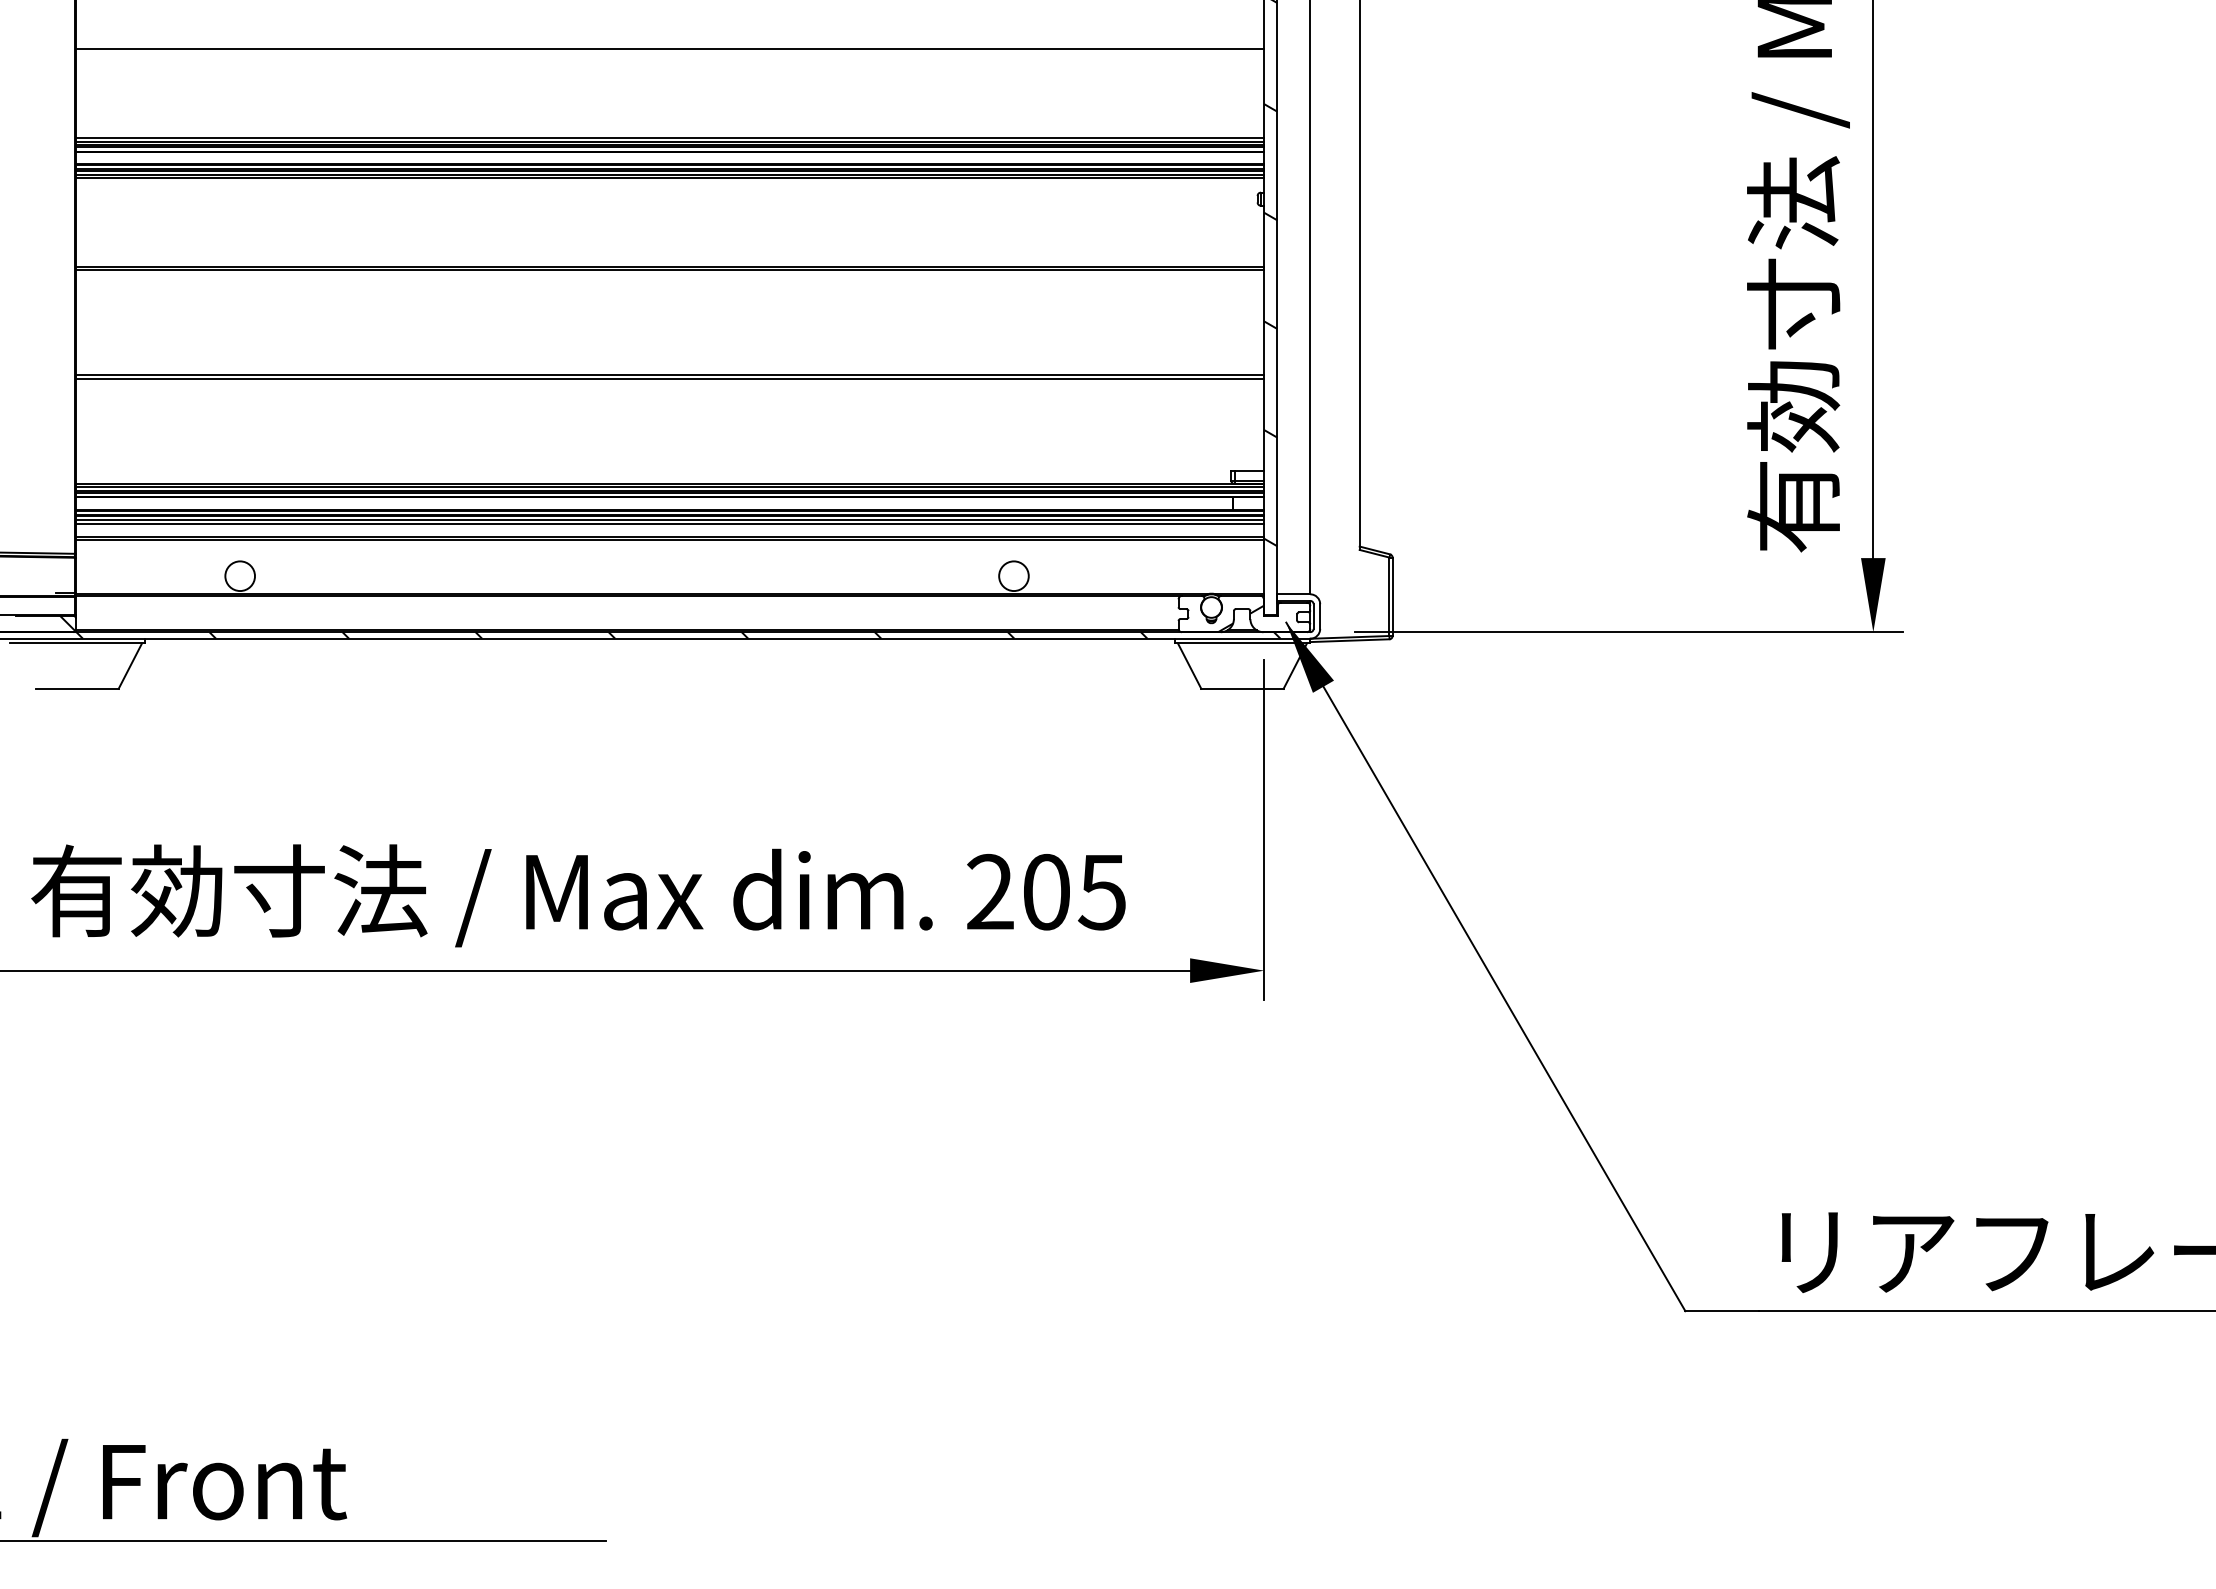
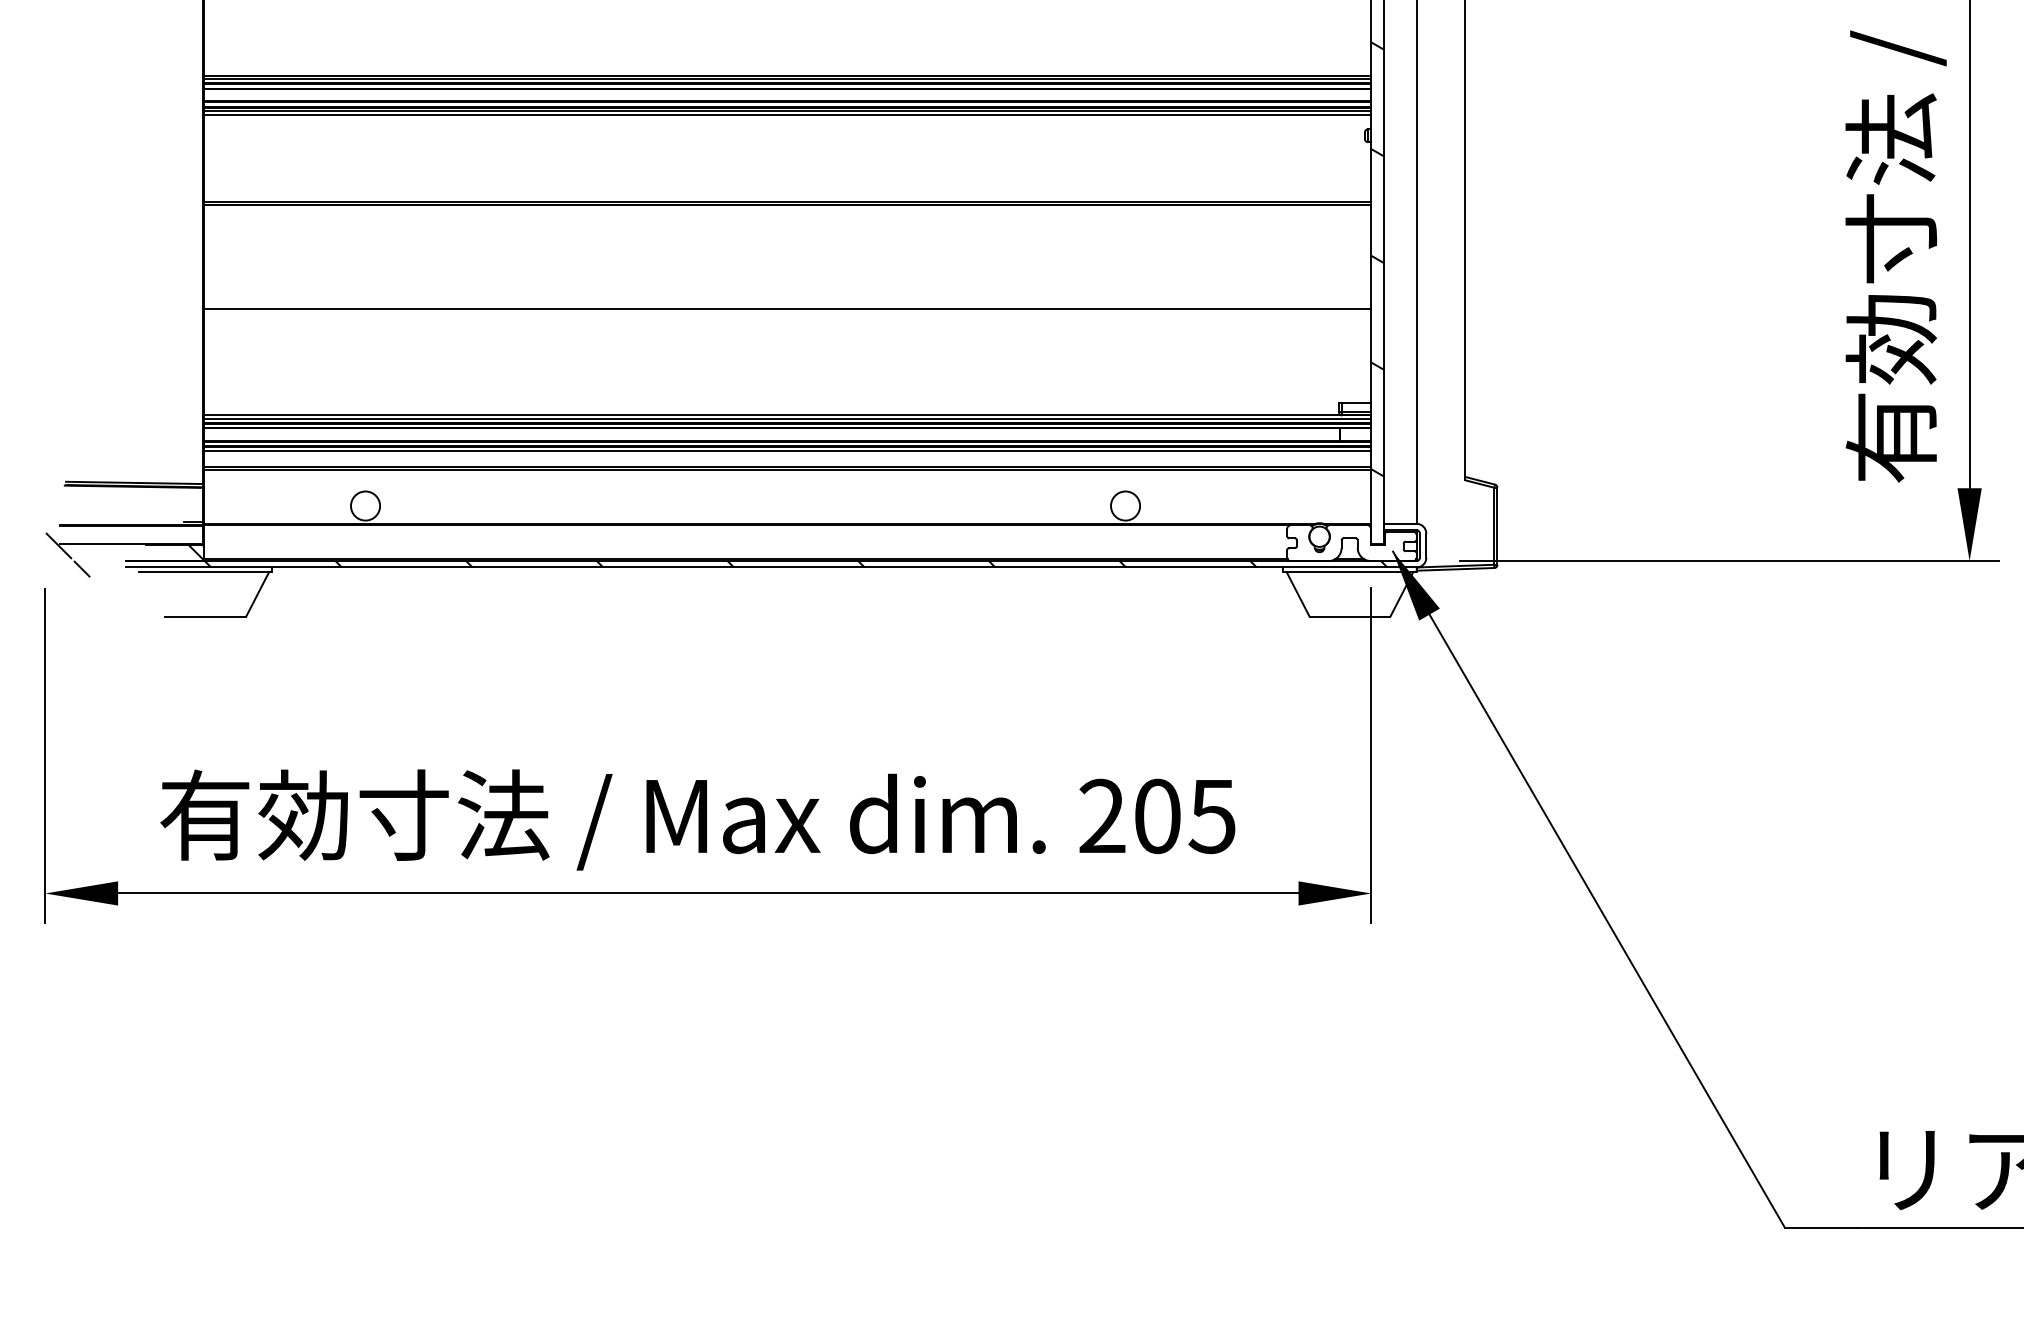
line: (669, 378) -> (787, 311), removed
line: (669, 523) -> (787, 454), removed
hatch: (1240, 618) -> (1348, 547), removed

